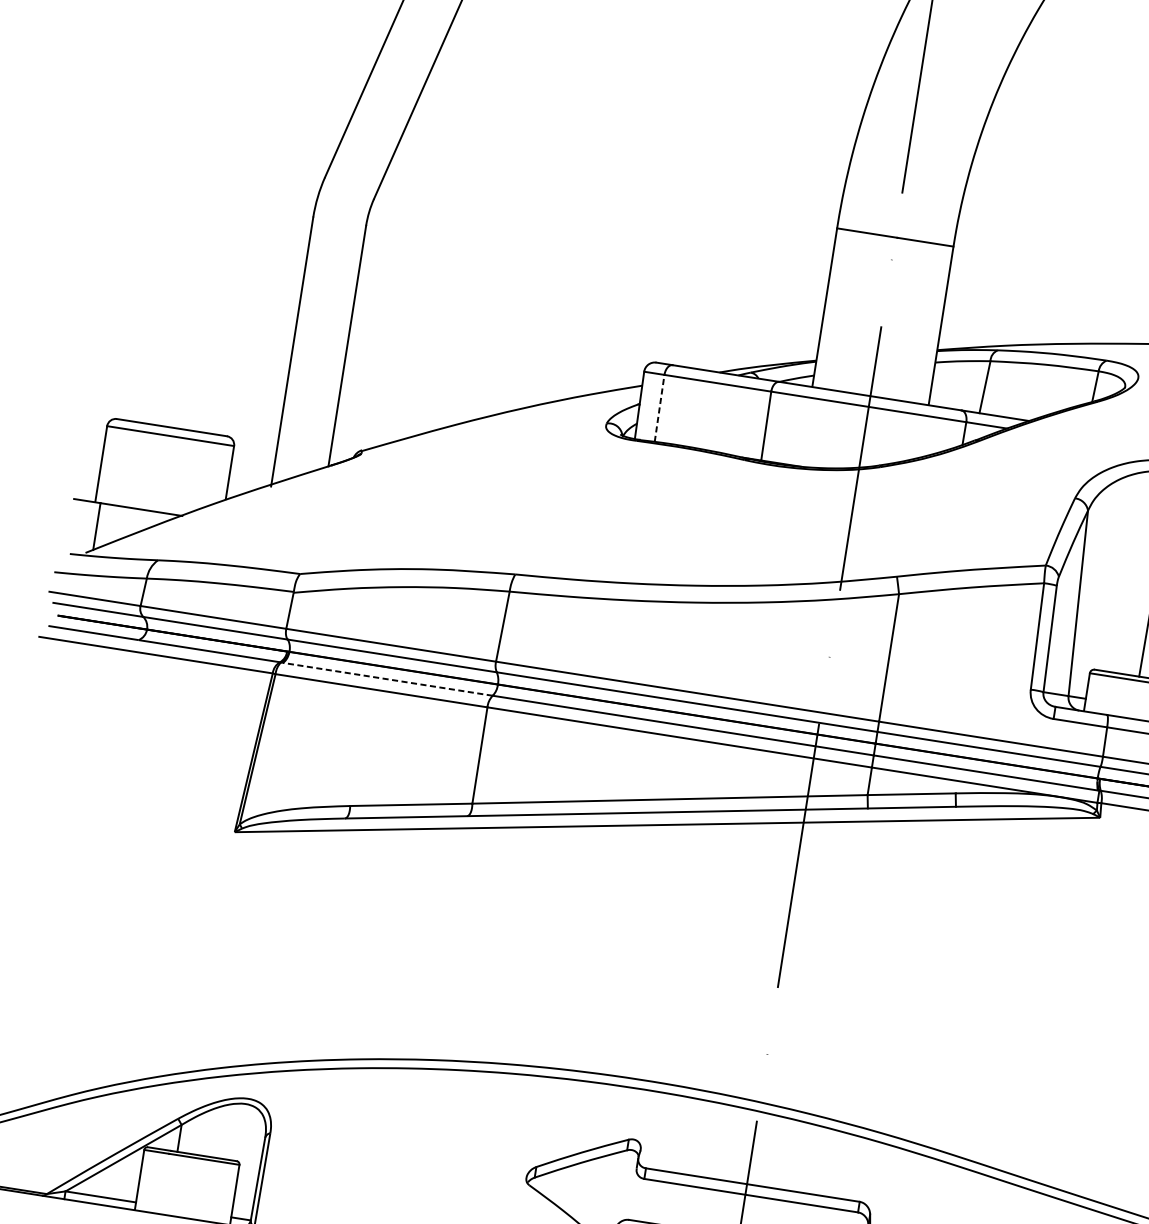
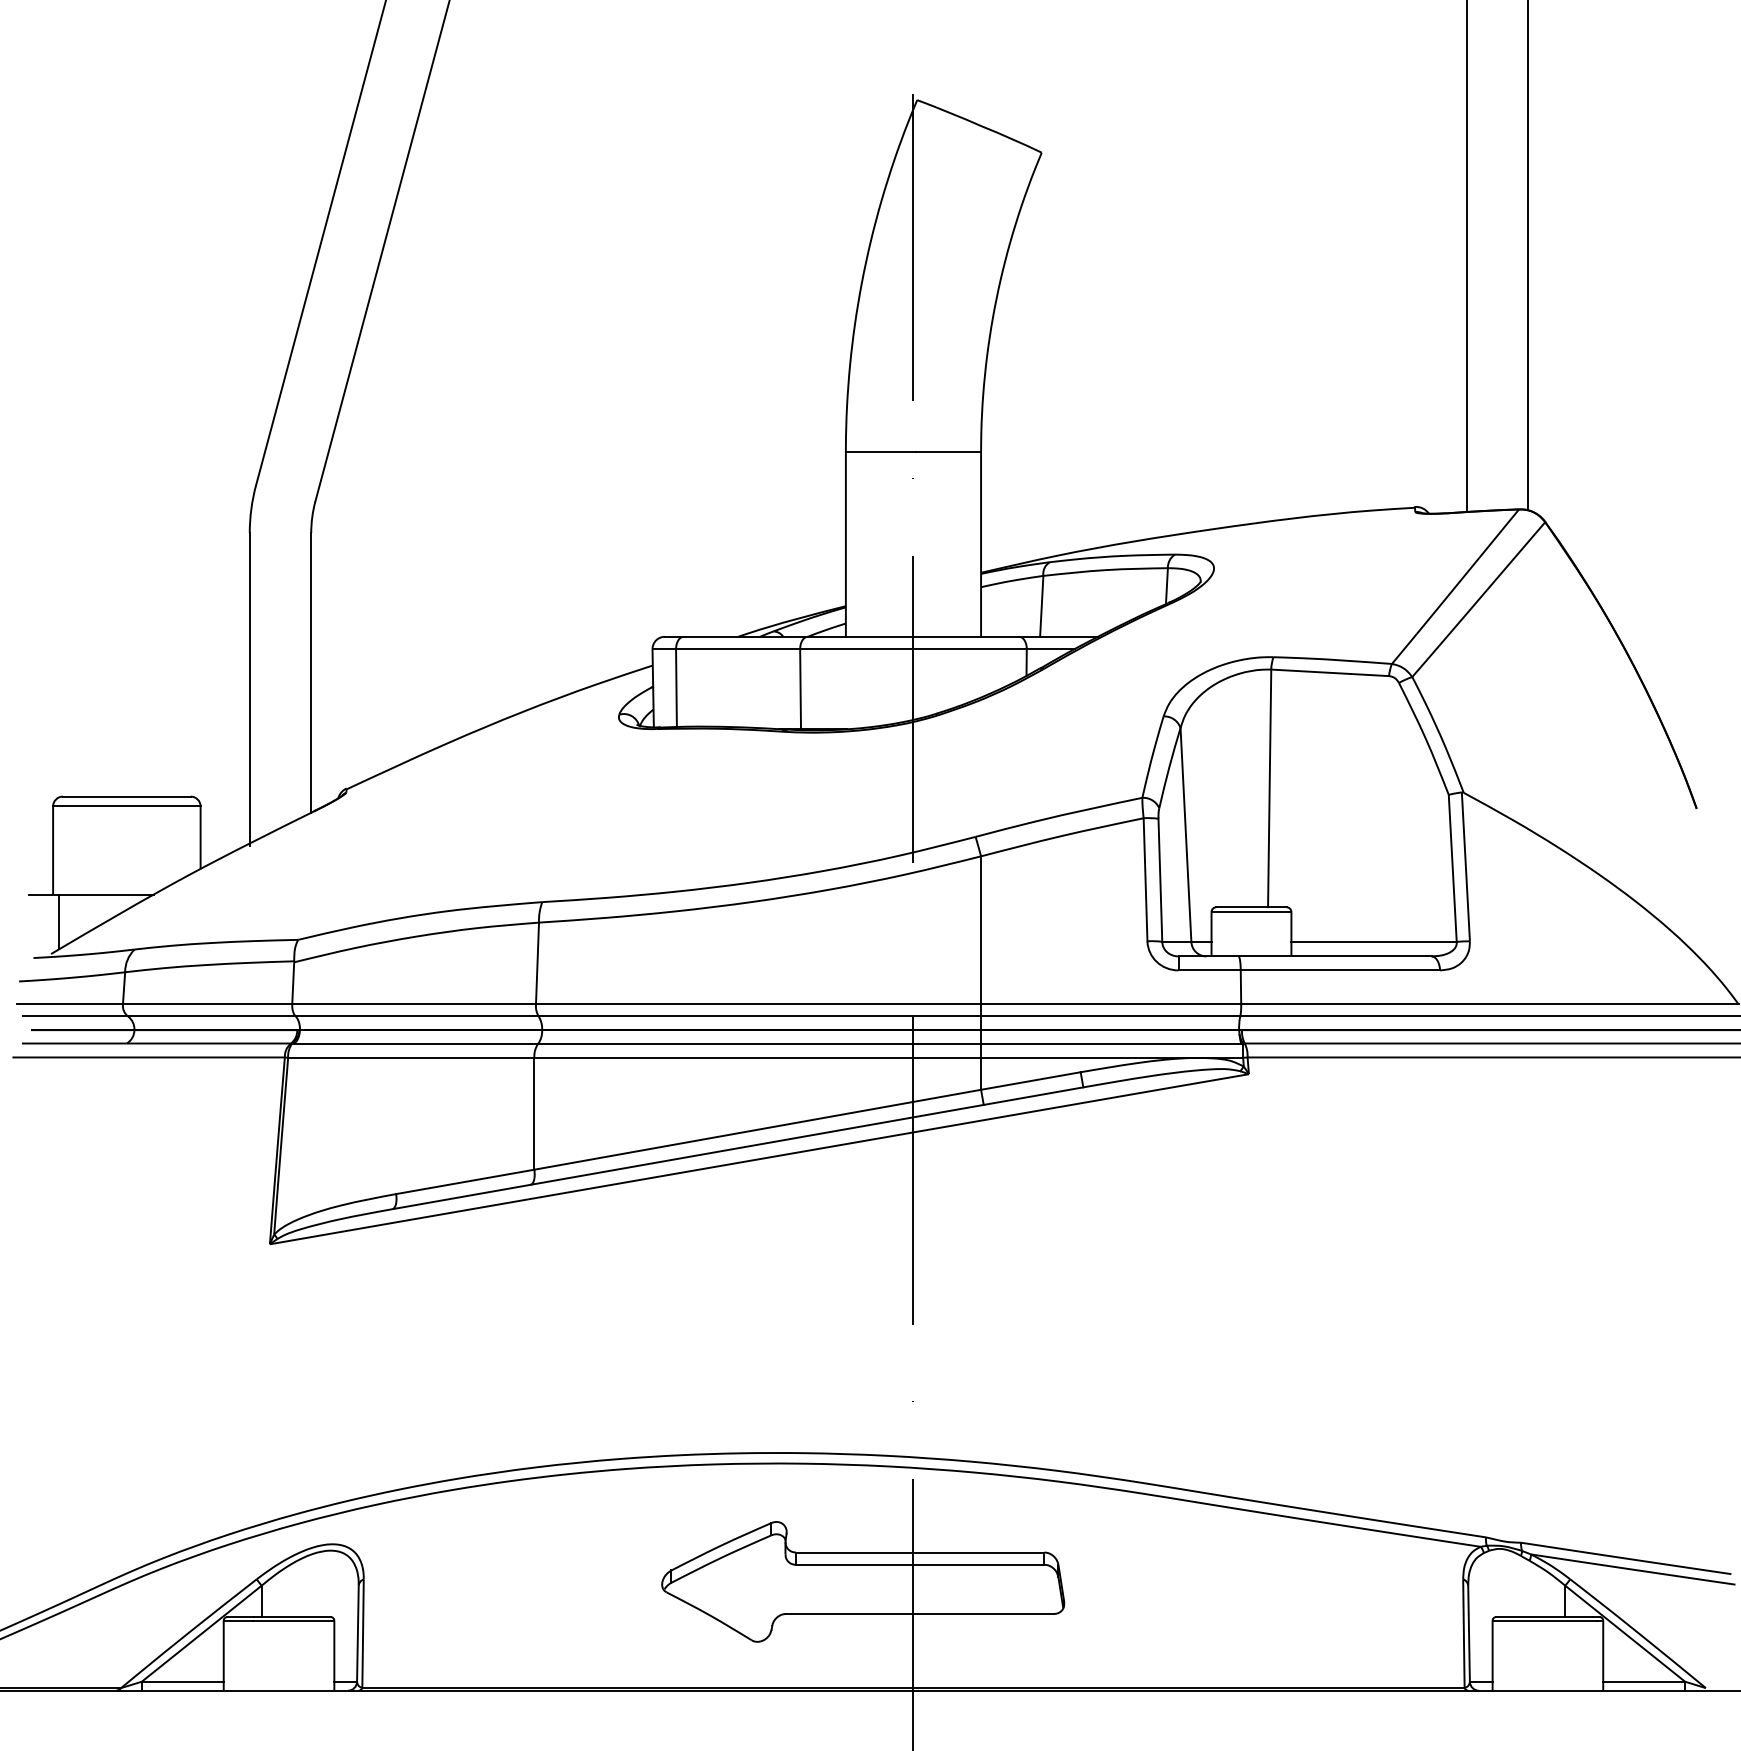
line: (659, 408) -> (676, 688), dashed -> solid
line: (387, 679) -> (416, 1043), dashed -> solid

